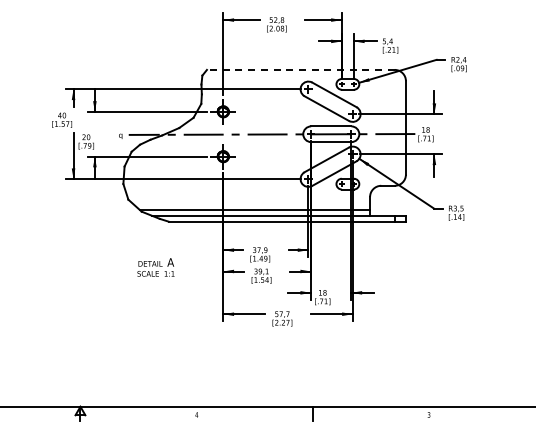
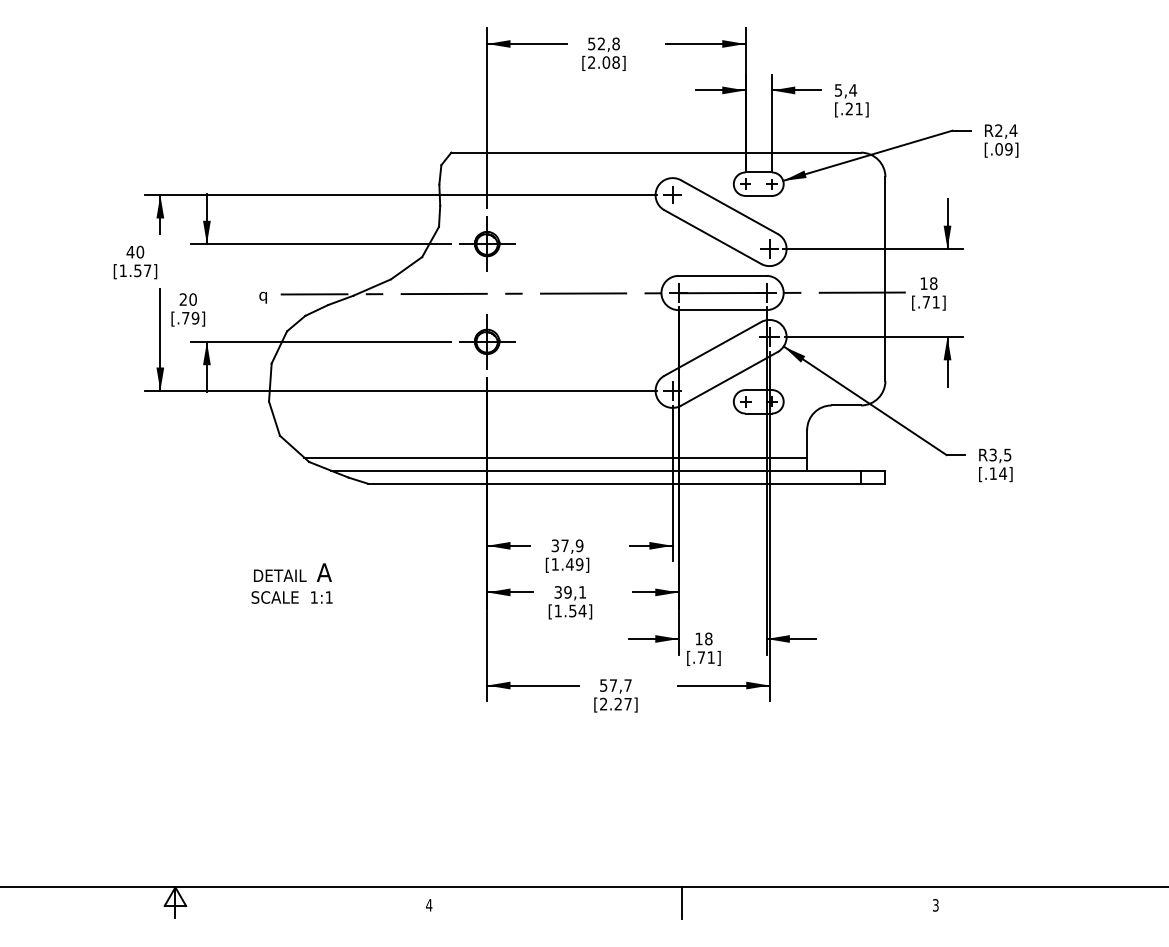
line: (300, 69) -> (655, 151), dashed -> solid
text: (155, 267) -> (291, 583), moved

